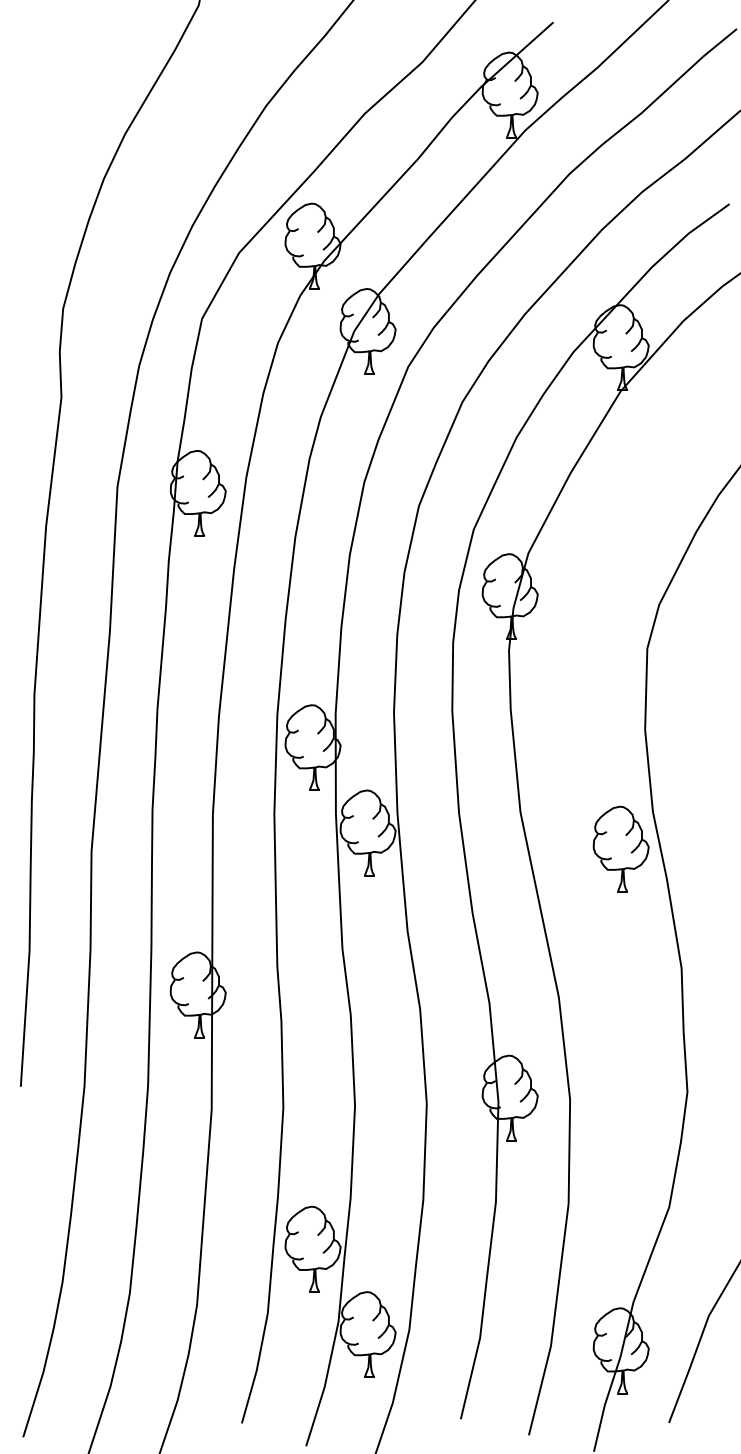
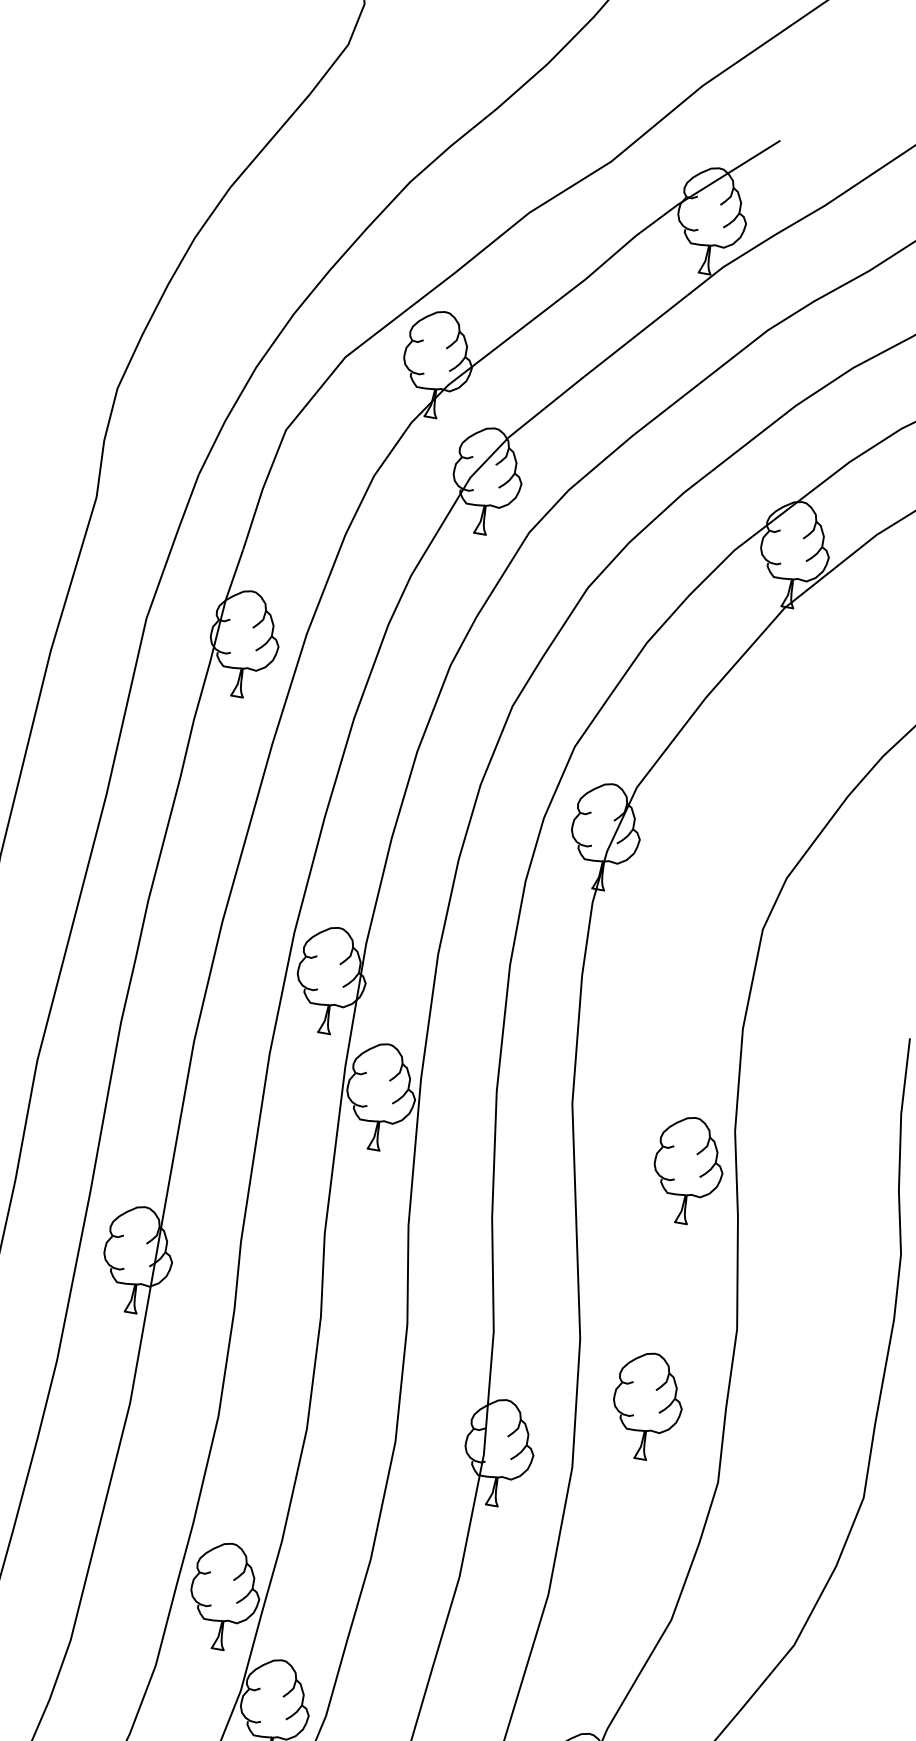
part: (620, 1040) -> (646, 1405), added

